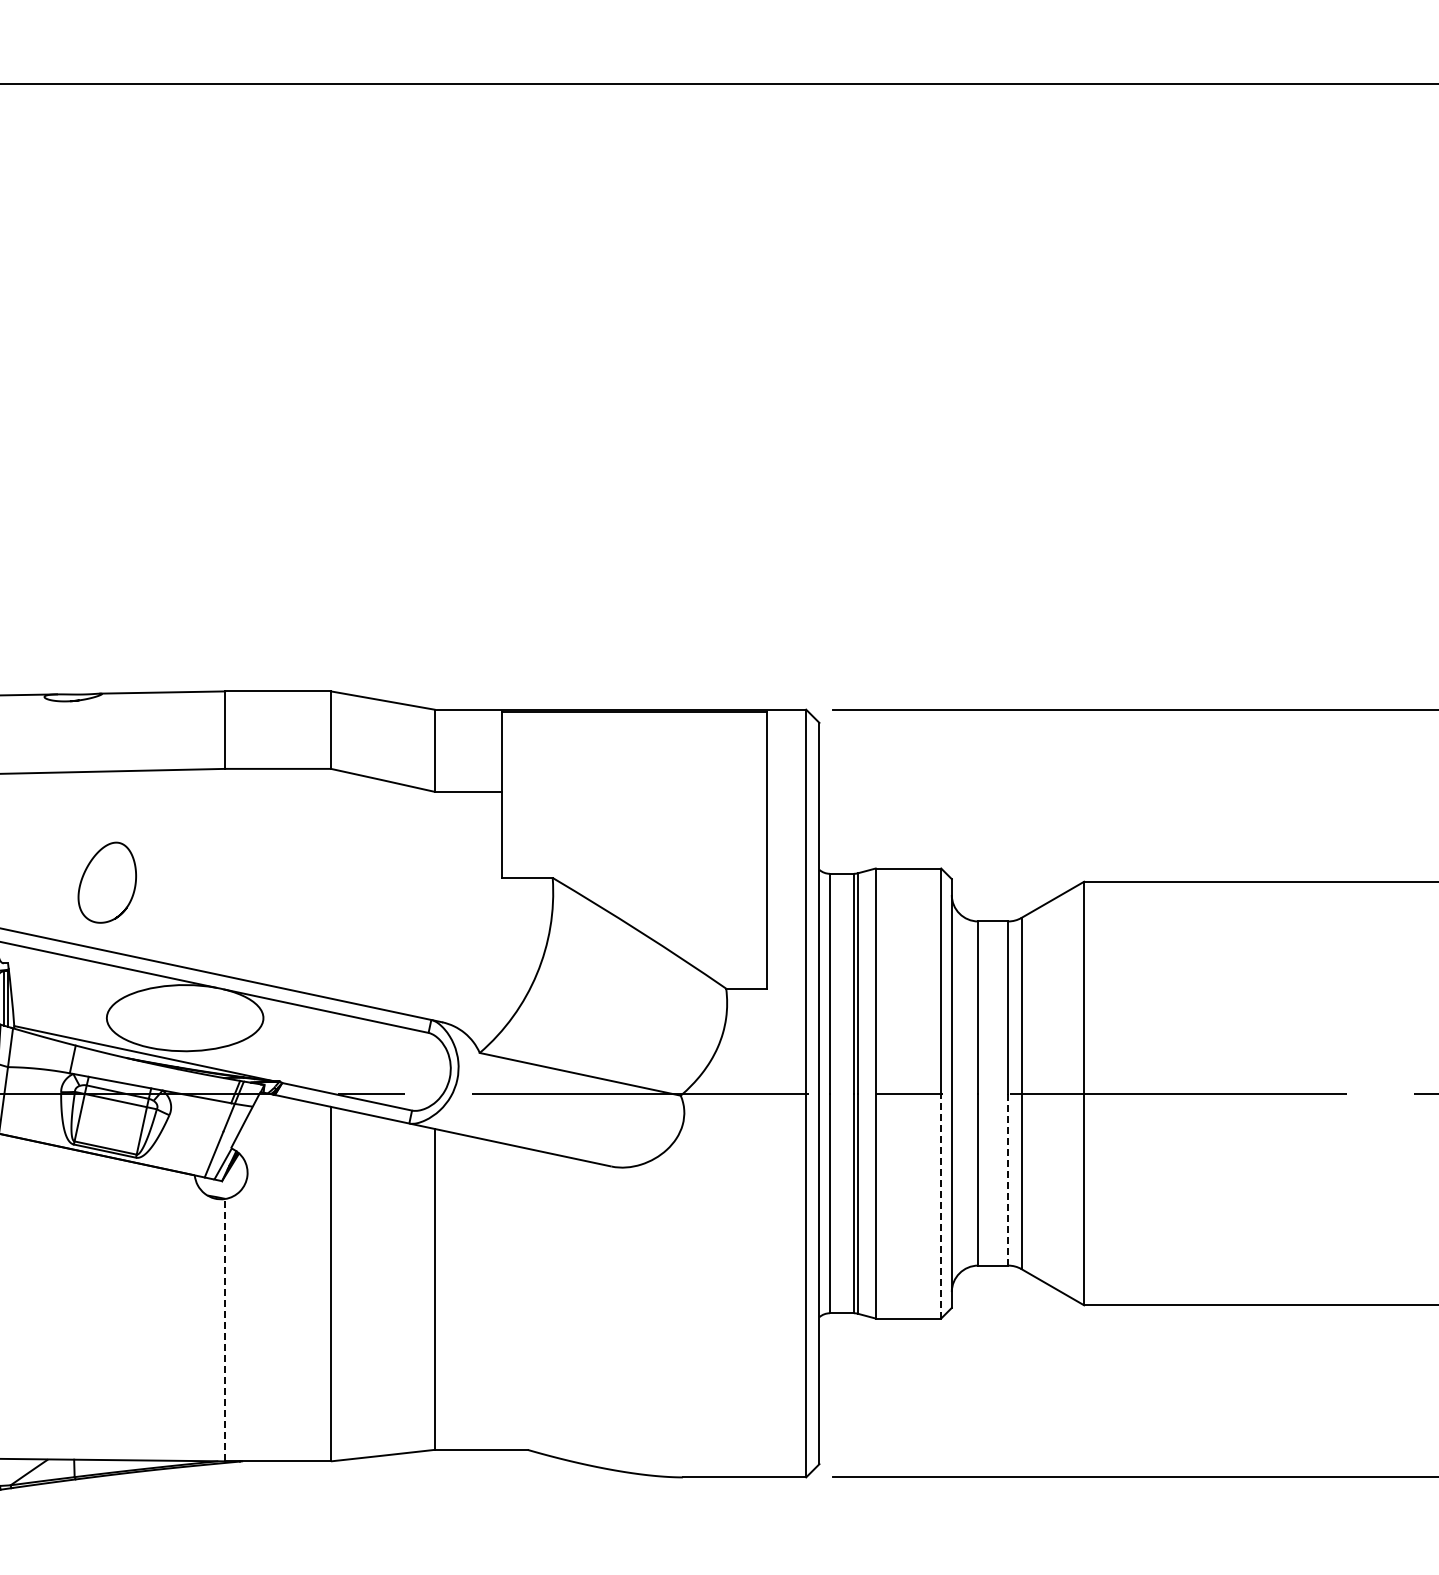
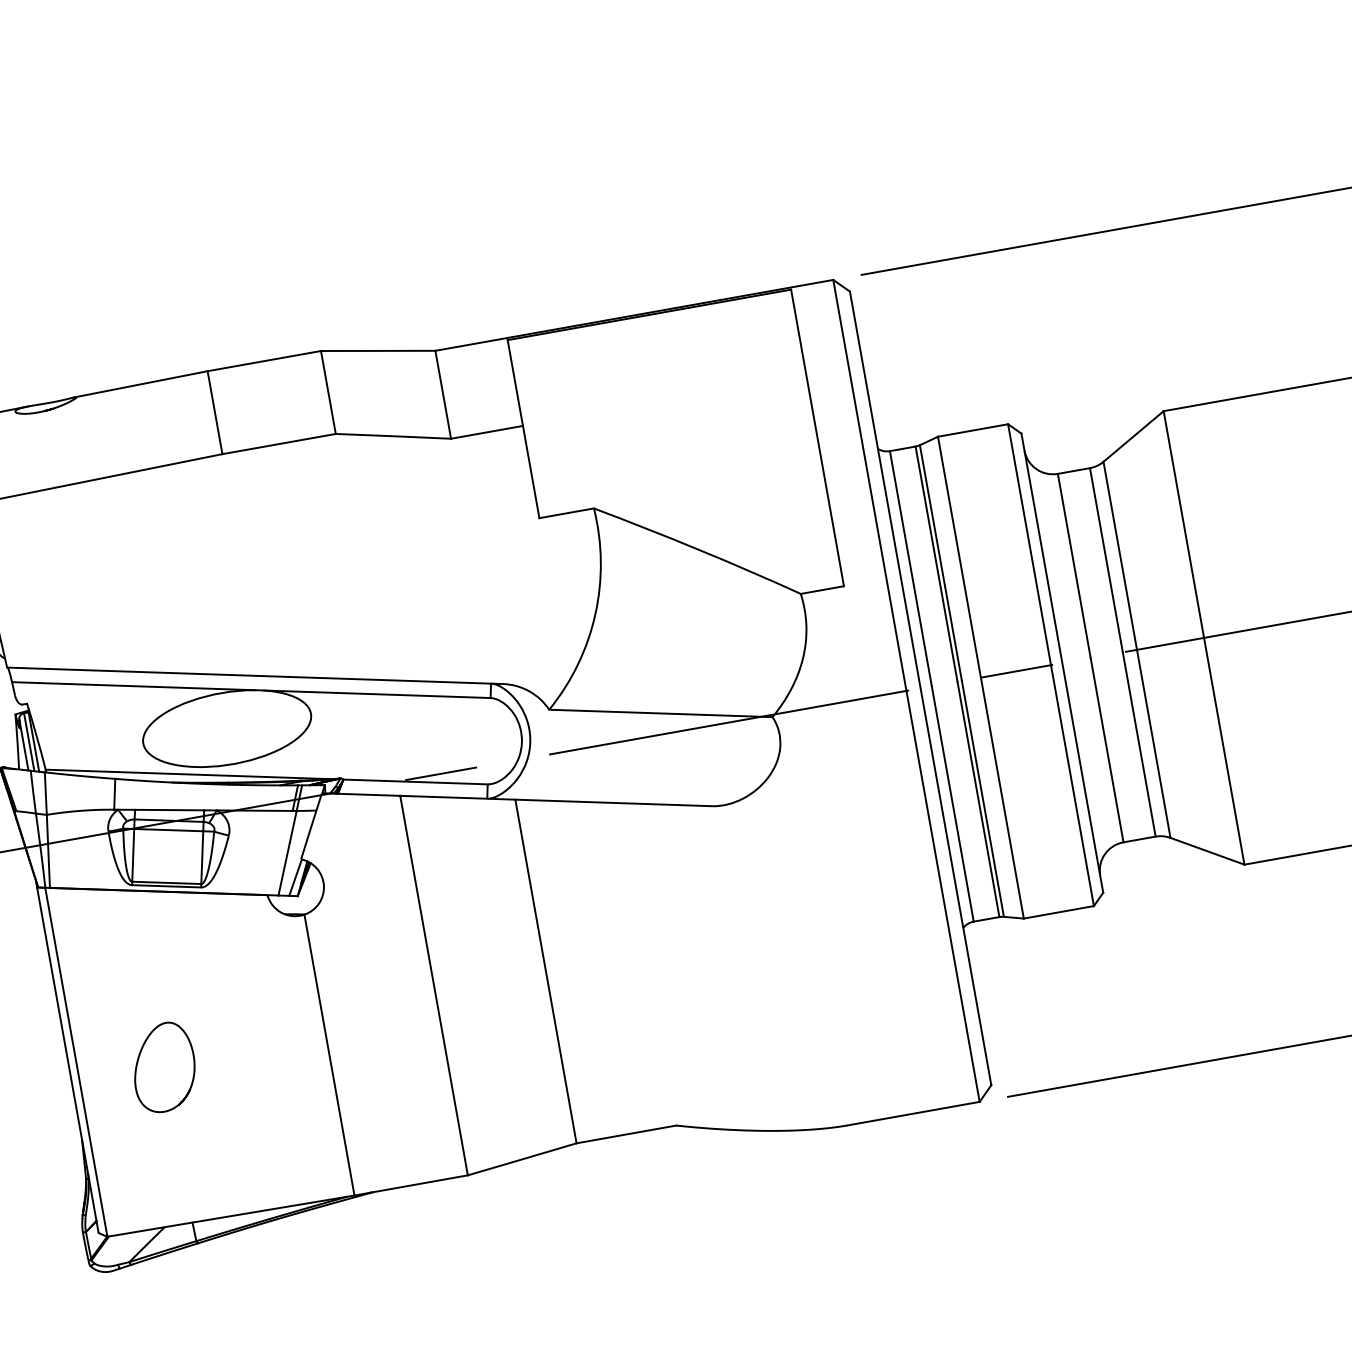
curve: (86, 871) -> (139, 1059), moved
line: (1008, 1179) -> (1139, 744), dashed -> solid
line: (941, 1206) -> (1072, 786), dashed -> solid
line: (225, 1329) -> (329, 1054), dashed -> solid

